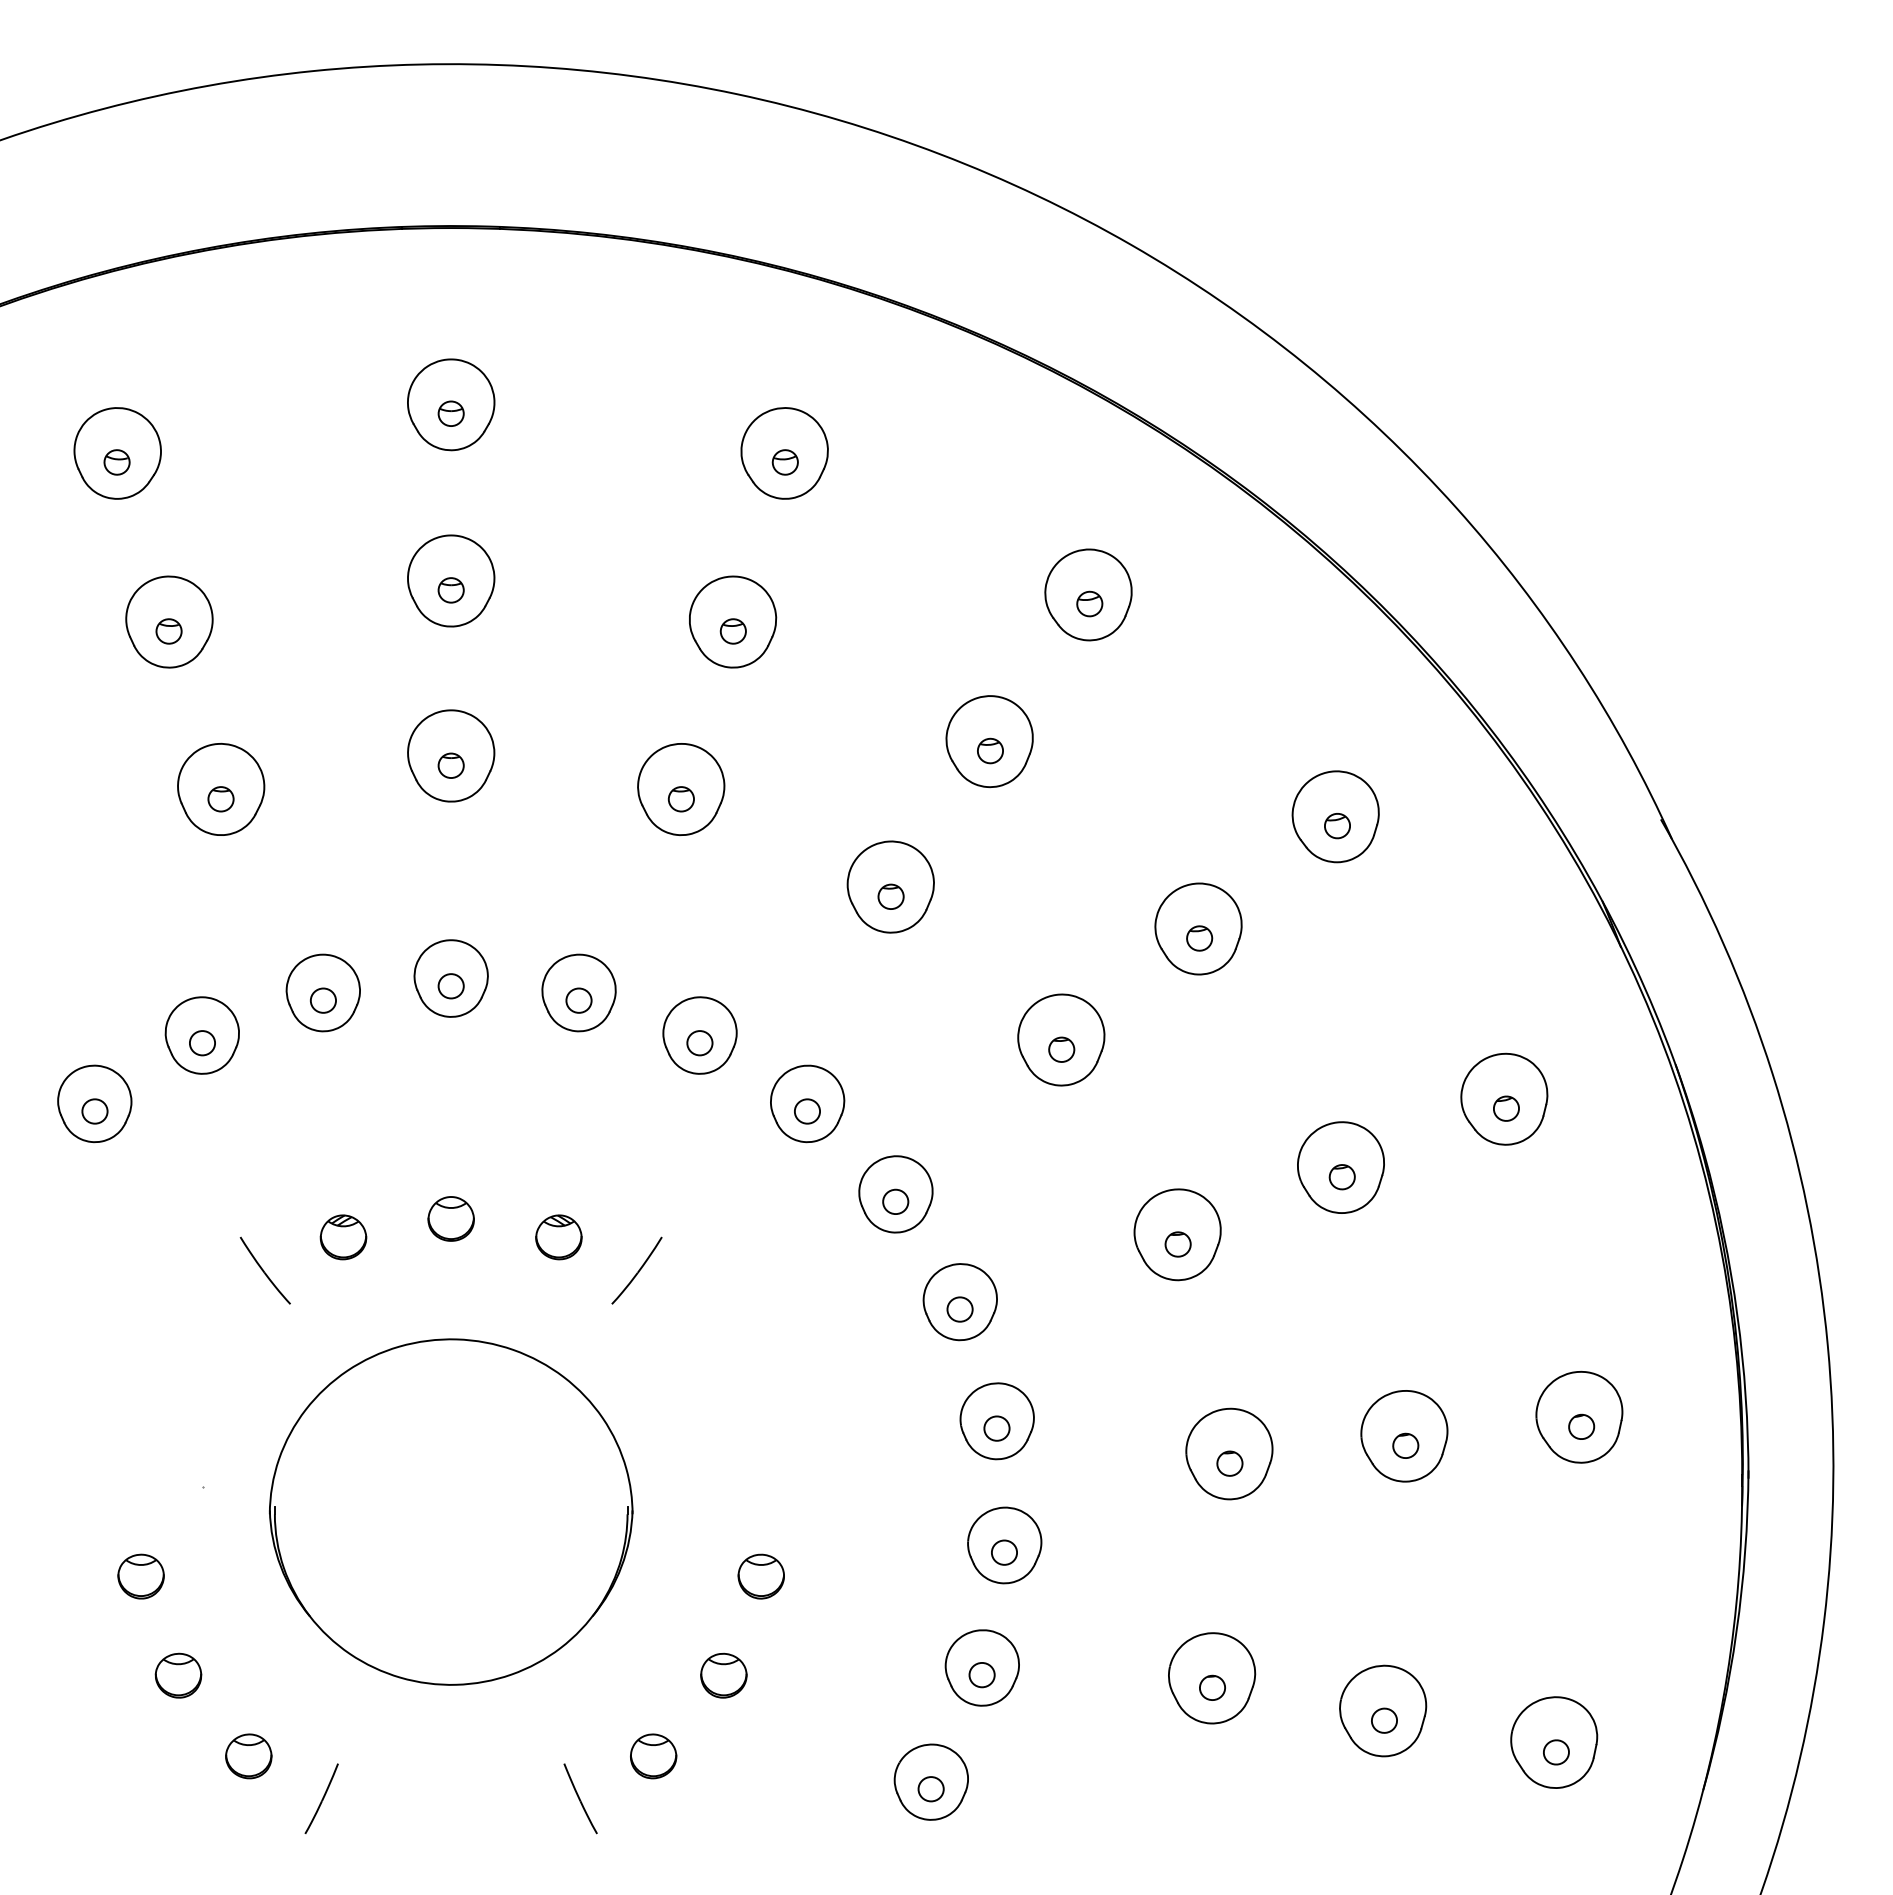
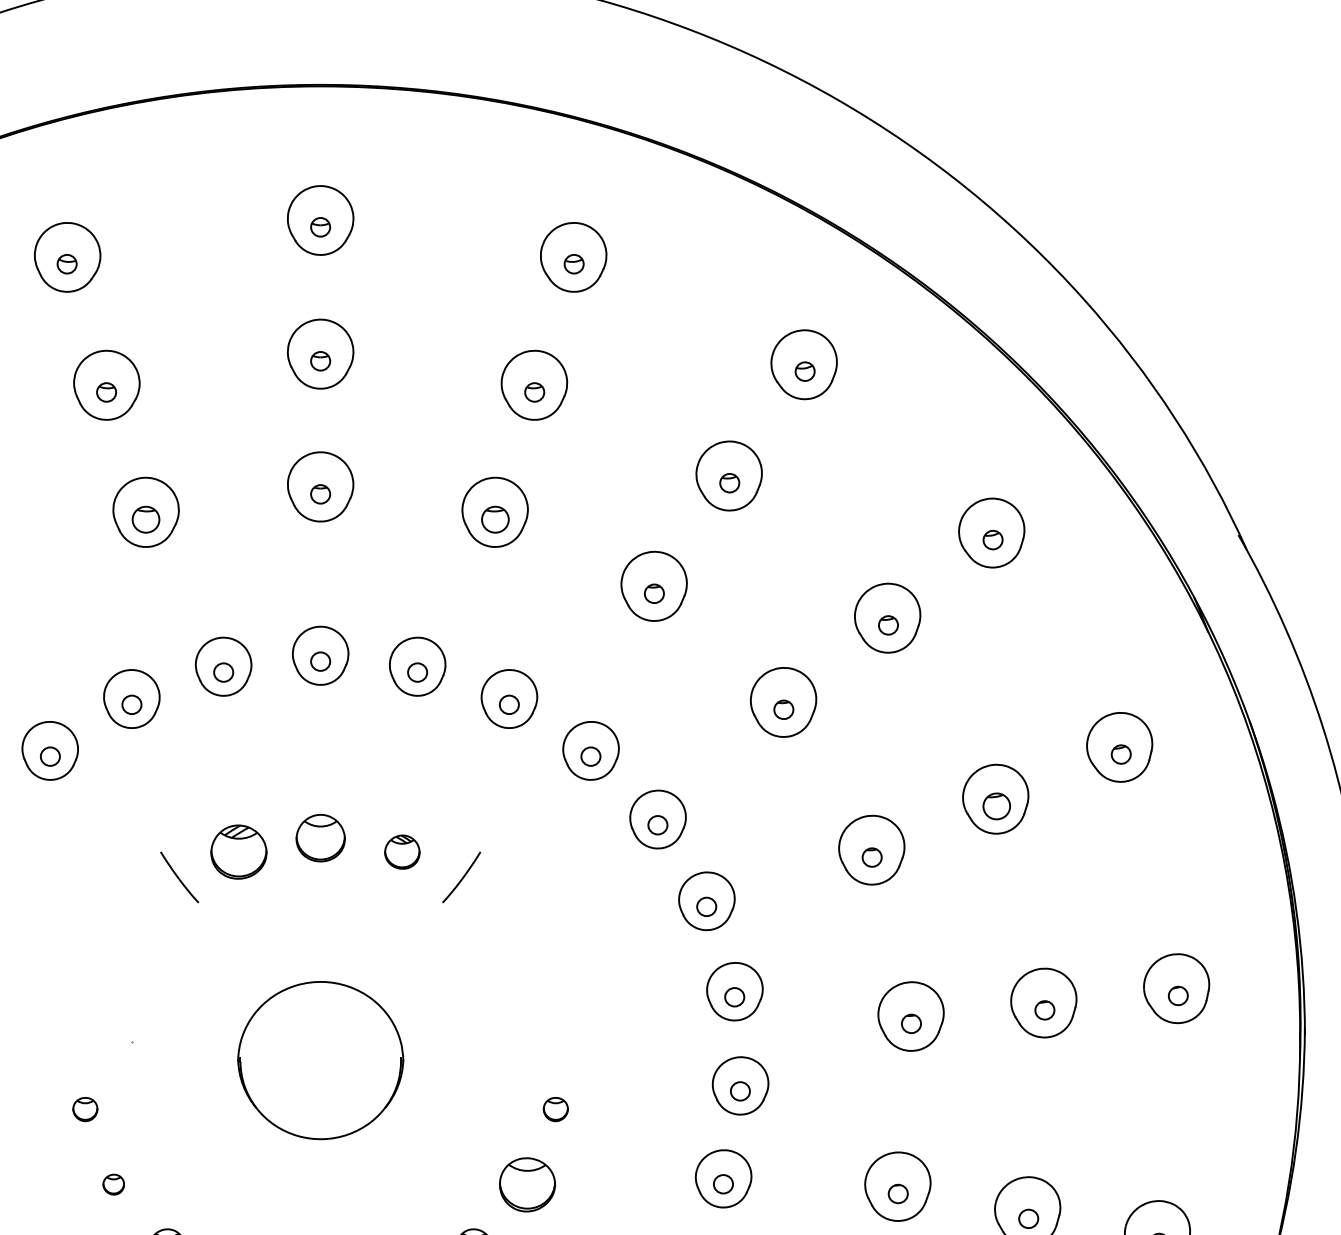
part: (220, 799) -> (145, 519), size x1.4
part: (680, 799) -> (494, 519), size x1.4
part: (1341, 1177) -> (996, 806), size x1.4
part: (450, 1218) -> (320, 837), size x1.4
part: (343, 1237) -> (238, 852), size x1.6
part: (451, 1511) -> (320, 1060), size x0.6
part: (140, 1576) -> (84, 1109), size x0.7
part: (760, 1576) -> (555, 1109), size x0.7
part: (178, 1675) -> (113, 1184), size x0.6
part: (723, 1675) -> (527, 1184), size x1.6

